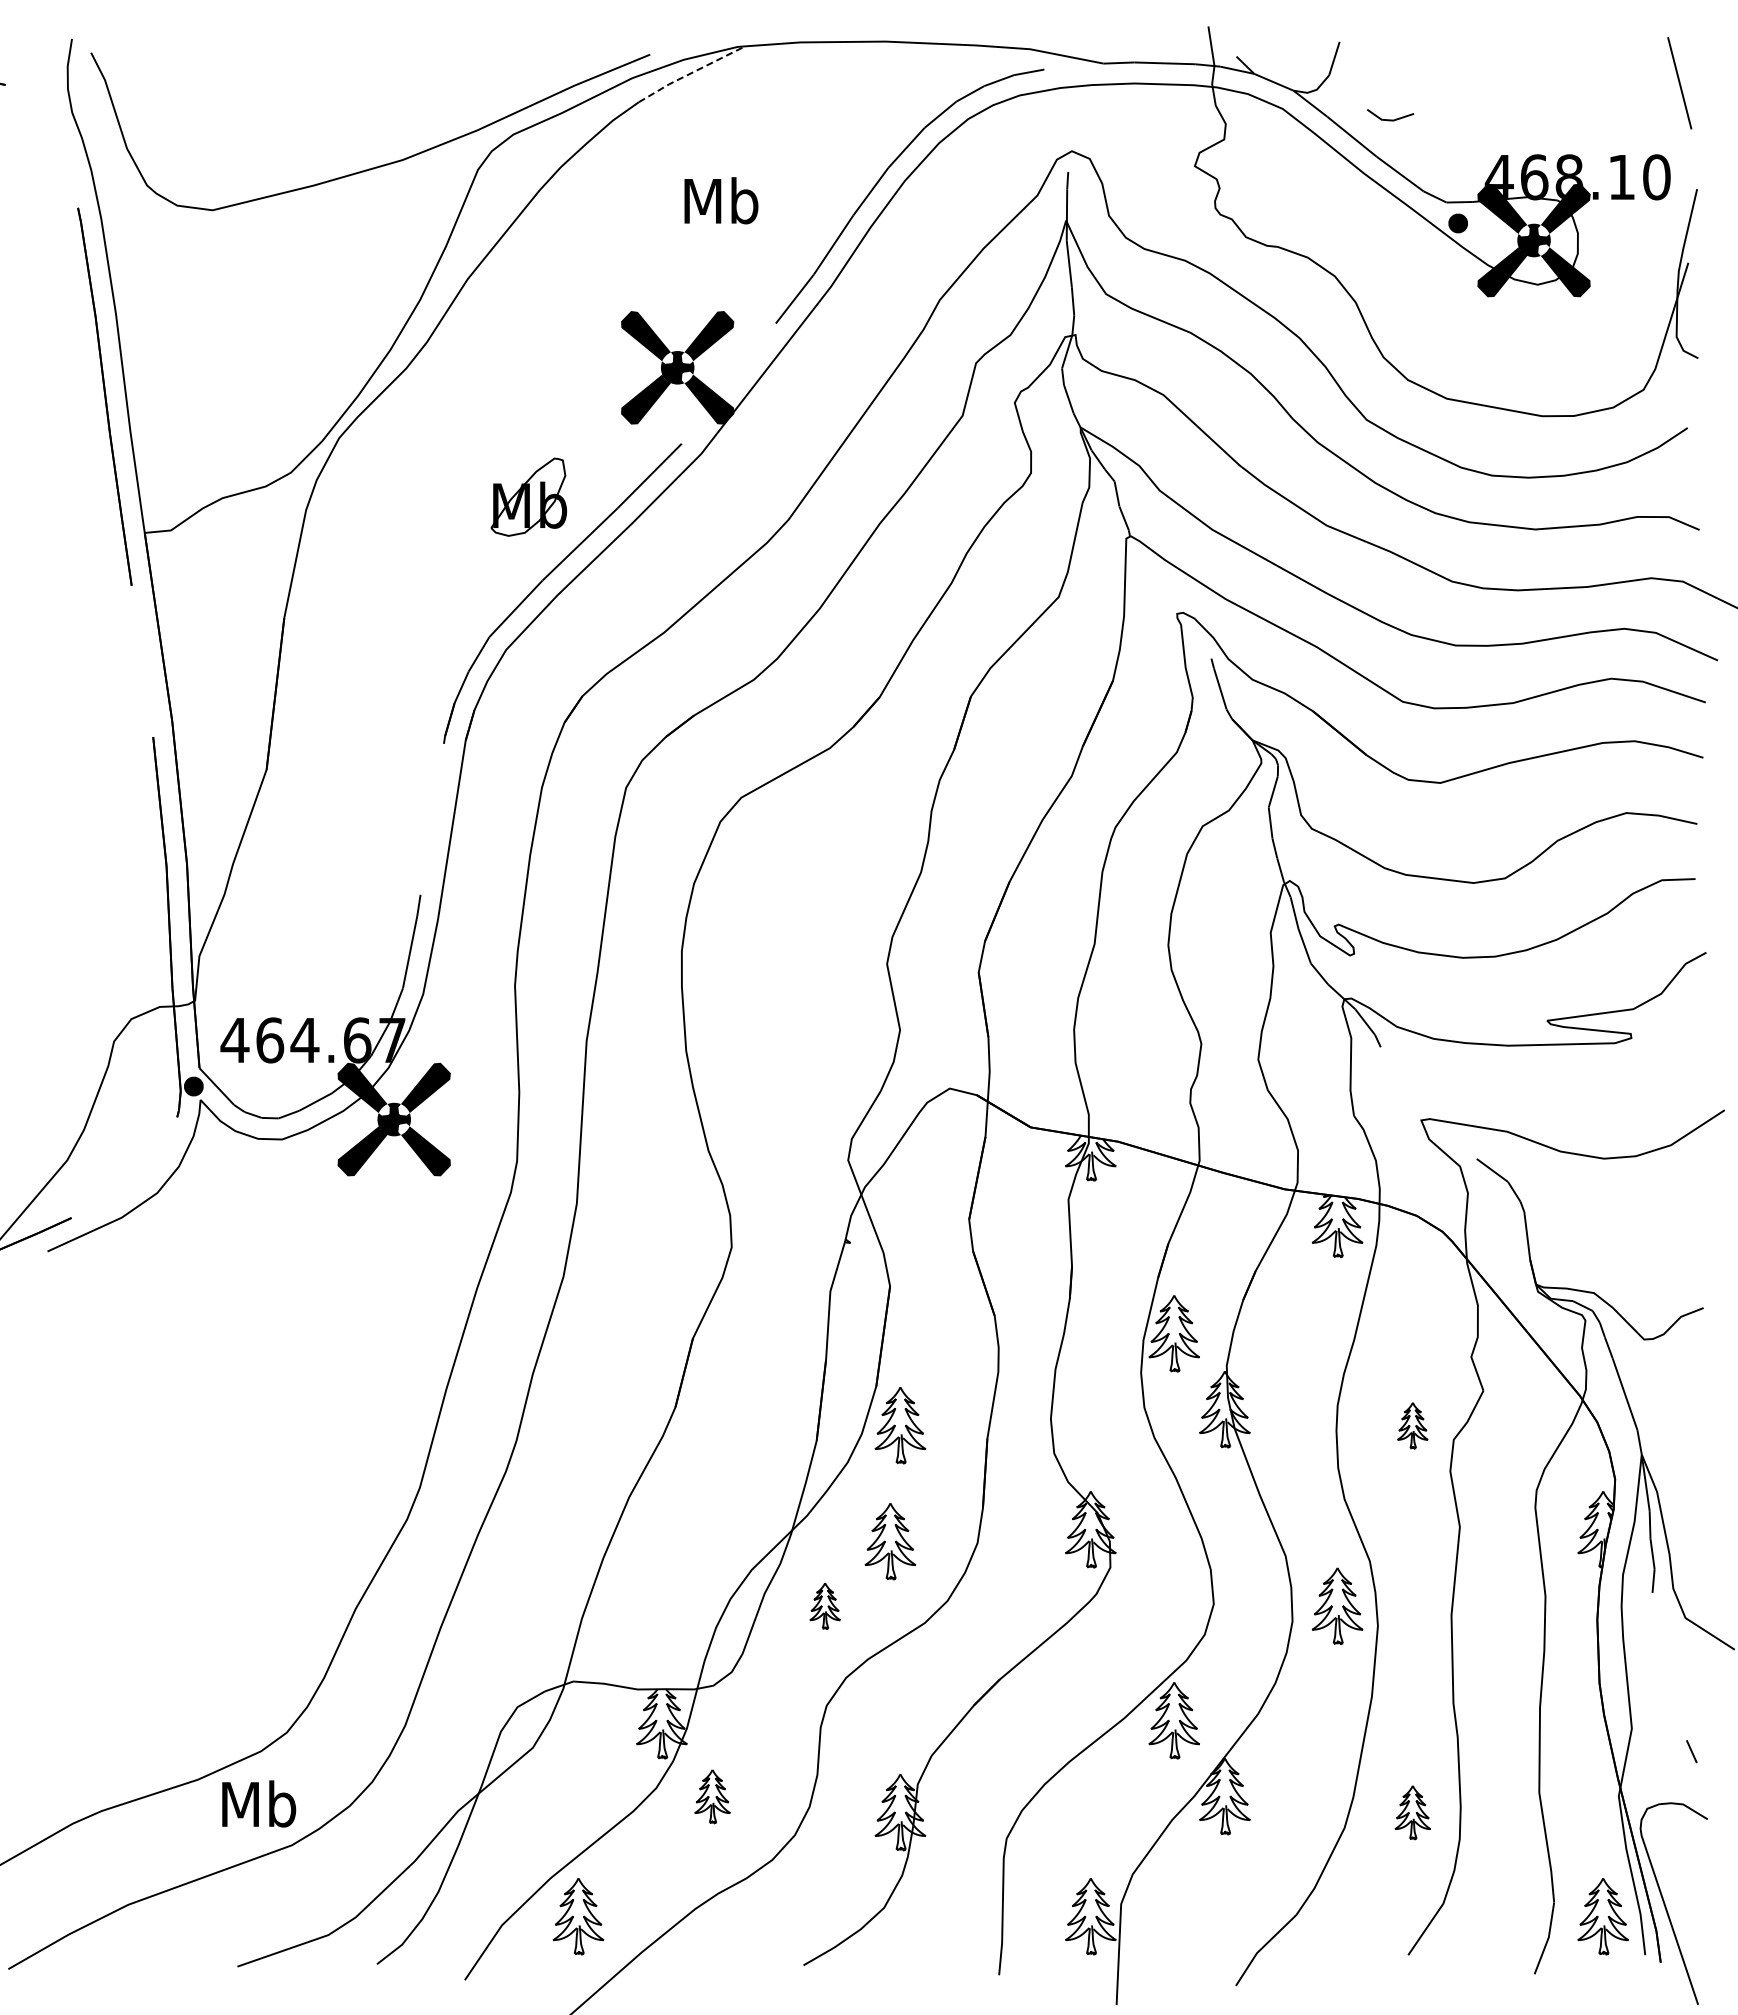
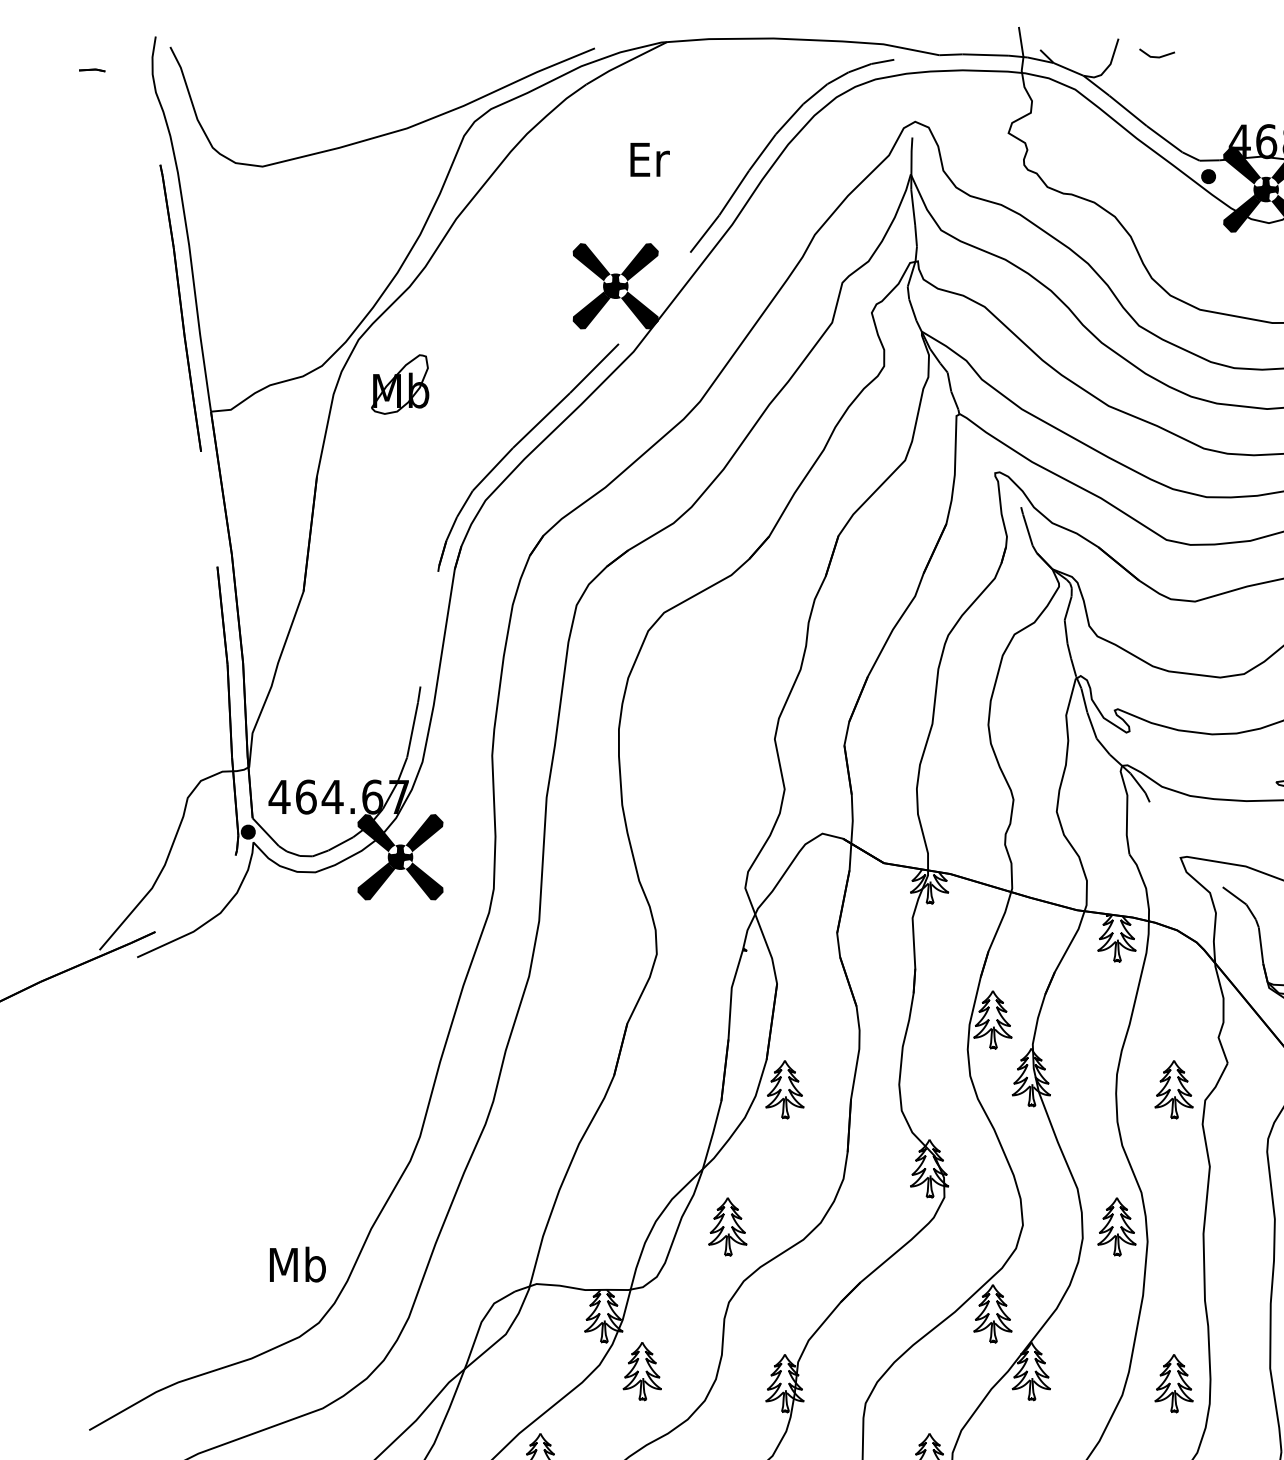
line: (690, 73) -> (625, 62), dashed -> solid
line: (1390, 119) -> (1157, 56), moved
text: (721, 200) -> (649, 159), Mb -> Er
part: (528, 496) -> (399, 384), moved
part: (1412, 1425) -> (1173, 1089), size x1.67
part: (890, 1541) -> (777, 1177), removed
part: (824, 1605) -> (727, 1226), size x1.67
part: (712, 1796) -> (642, 1371), size x1.43
text: (259, 1803) -> (298, 1264), moved
part: (1412, 1812) -> (1173, 1383), size x1.43

